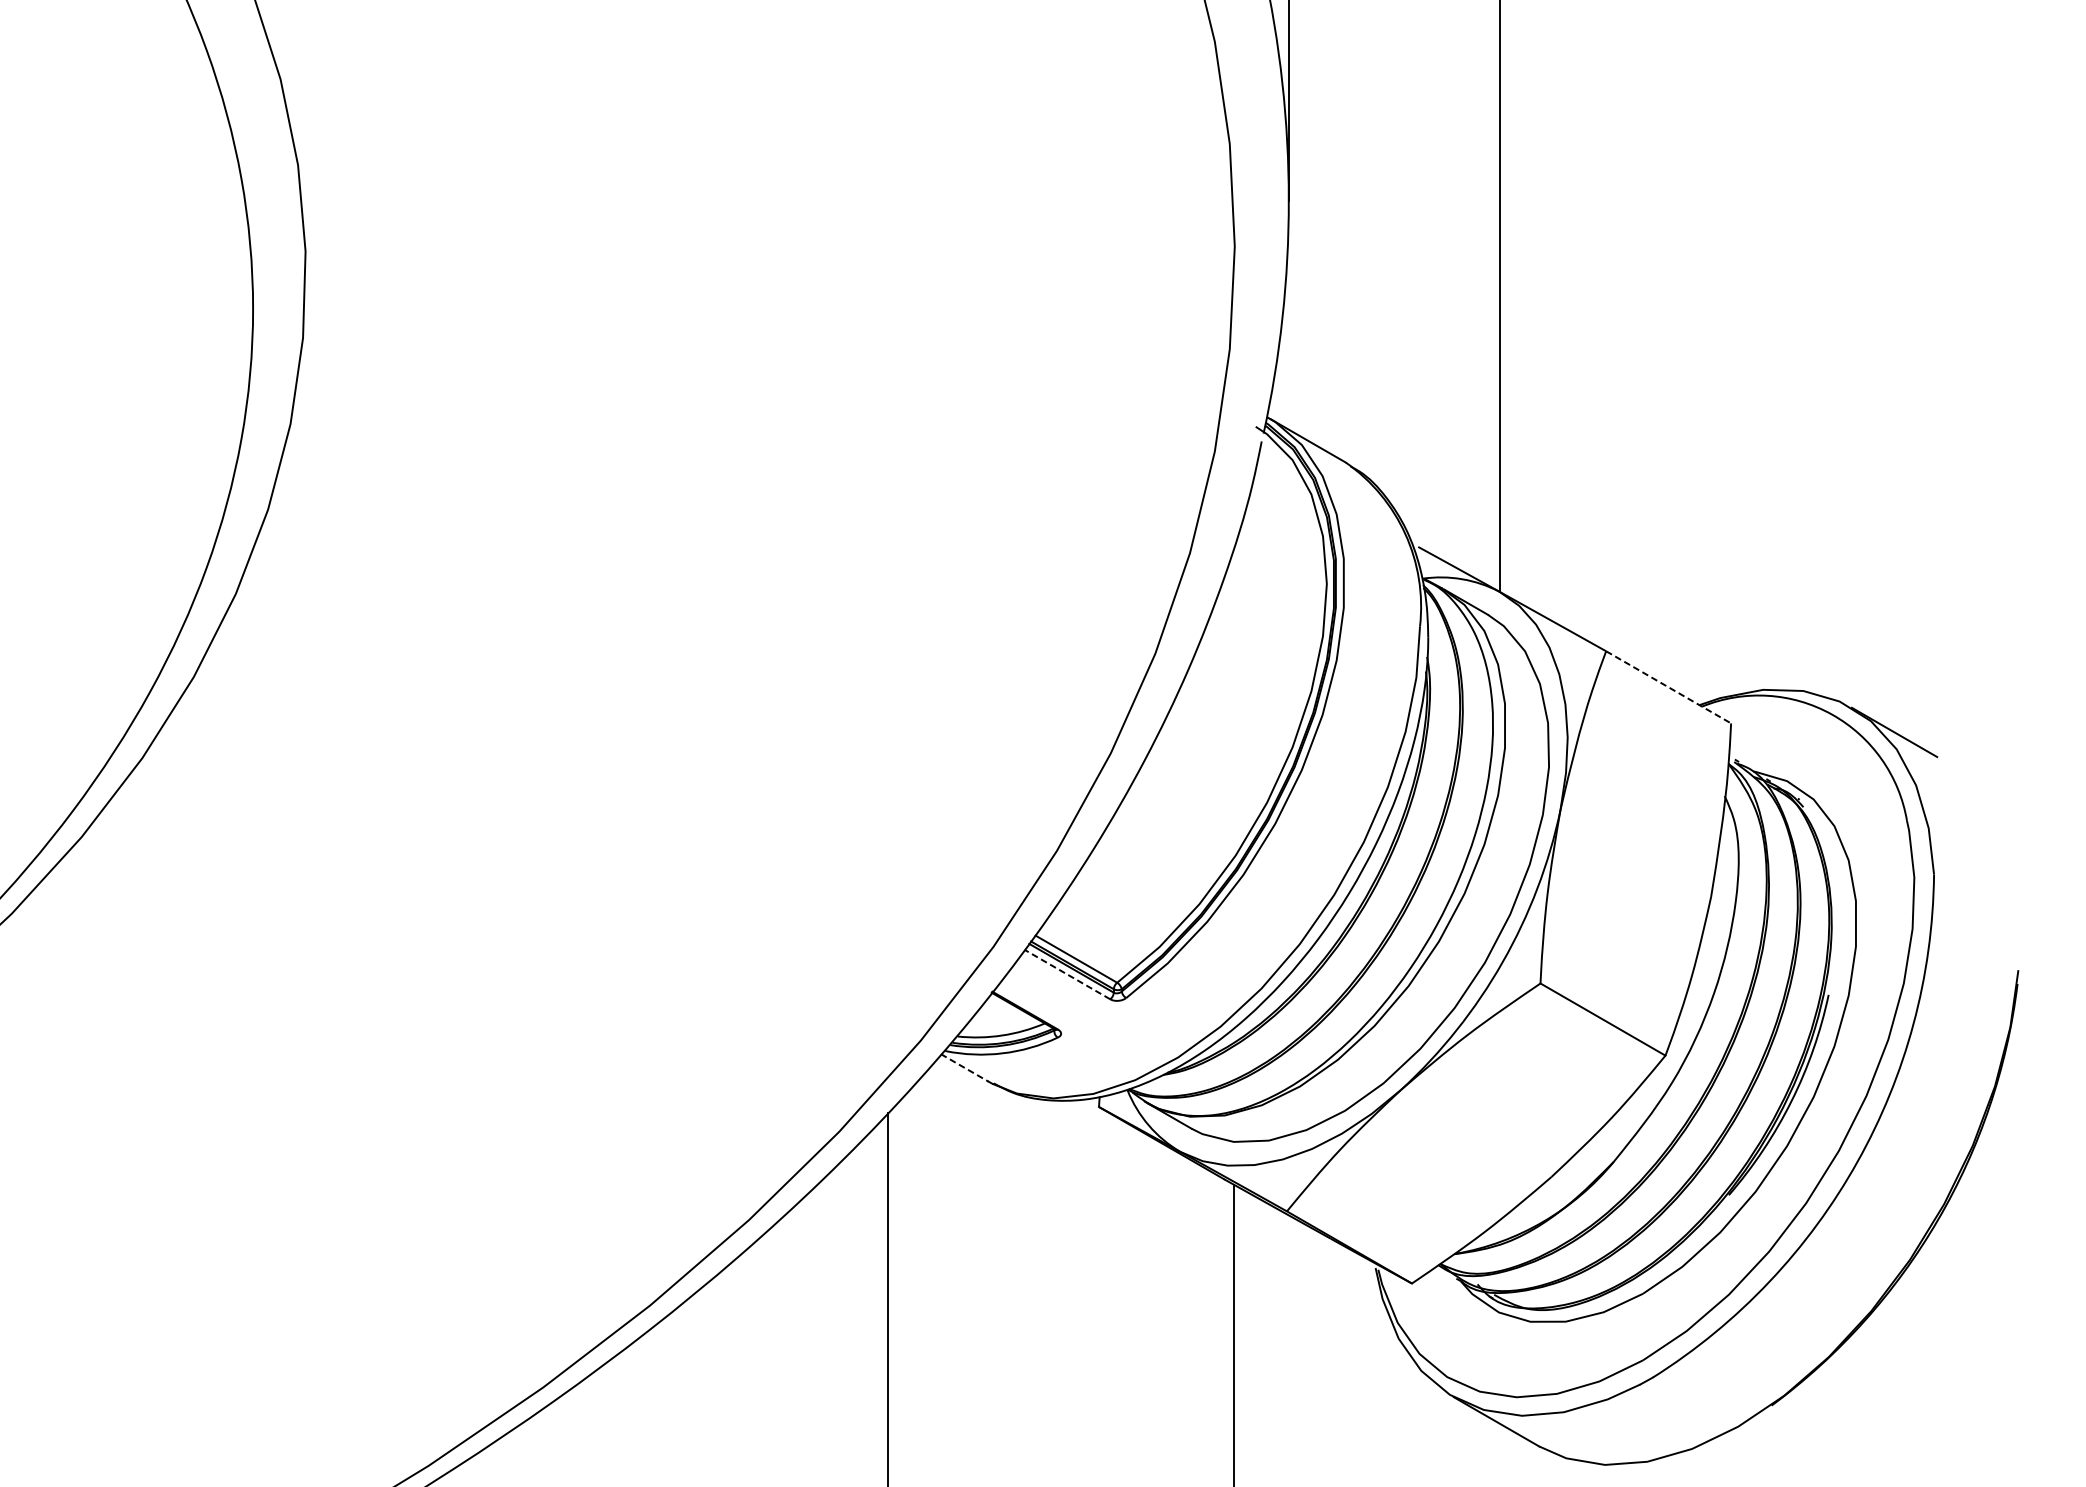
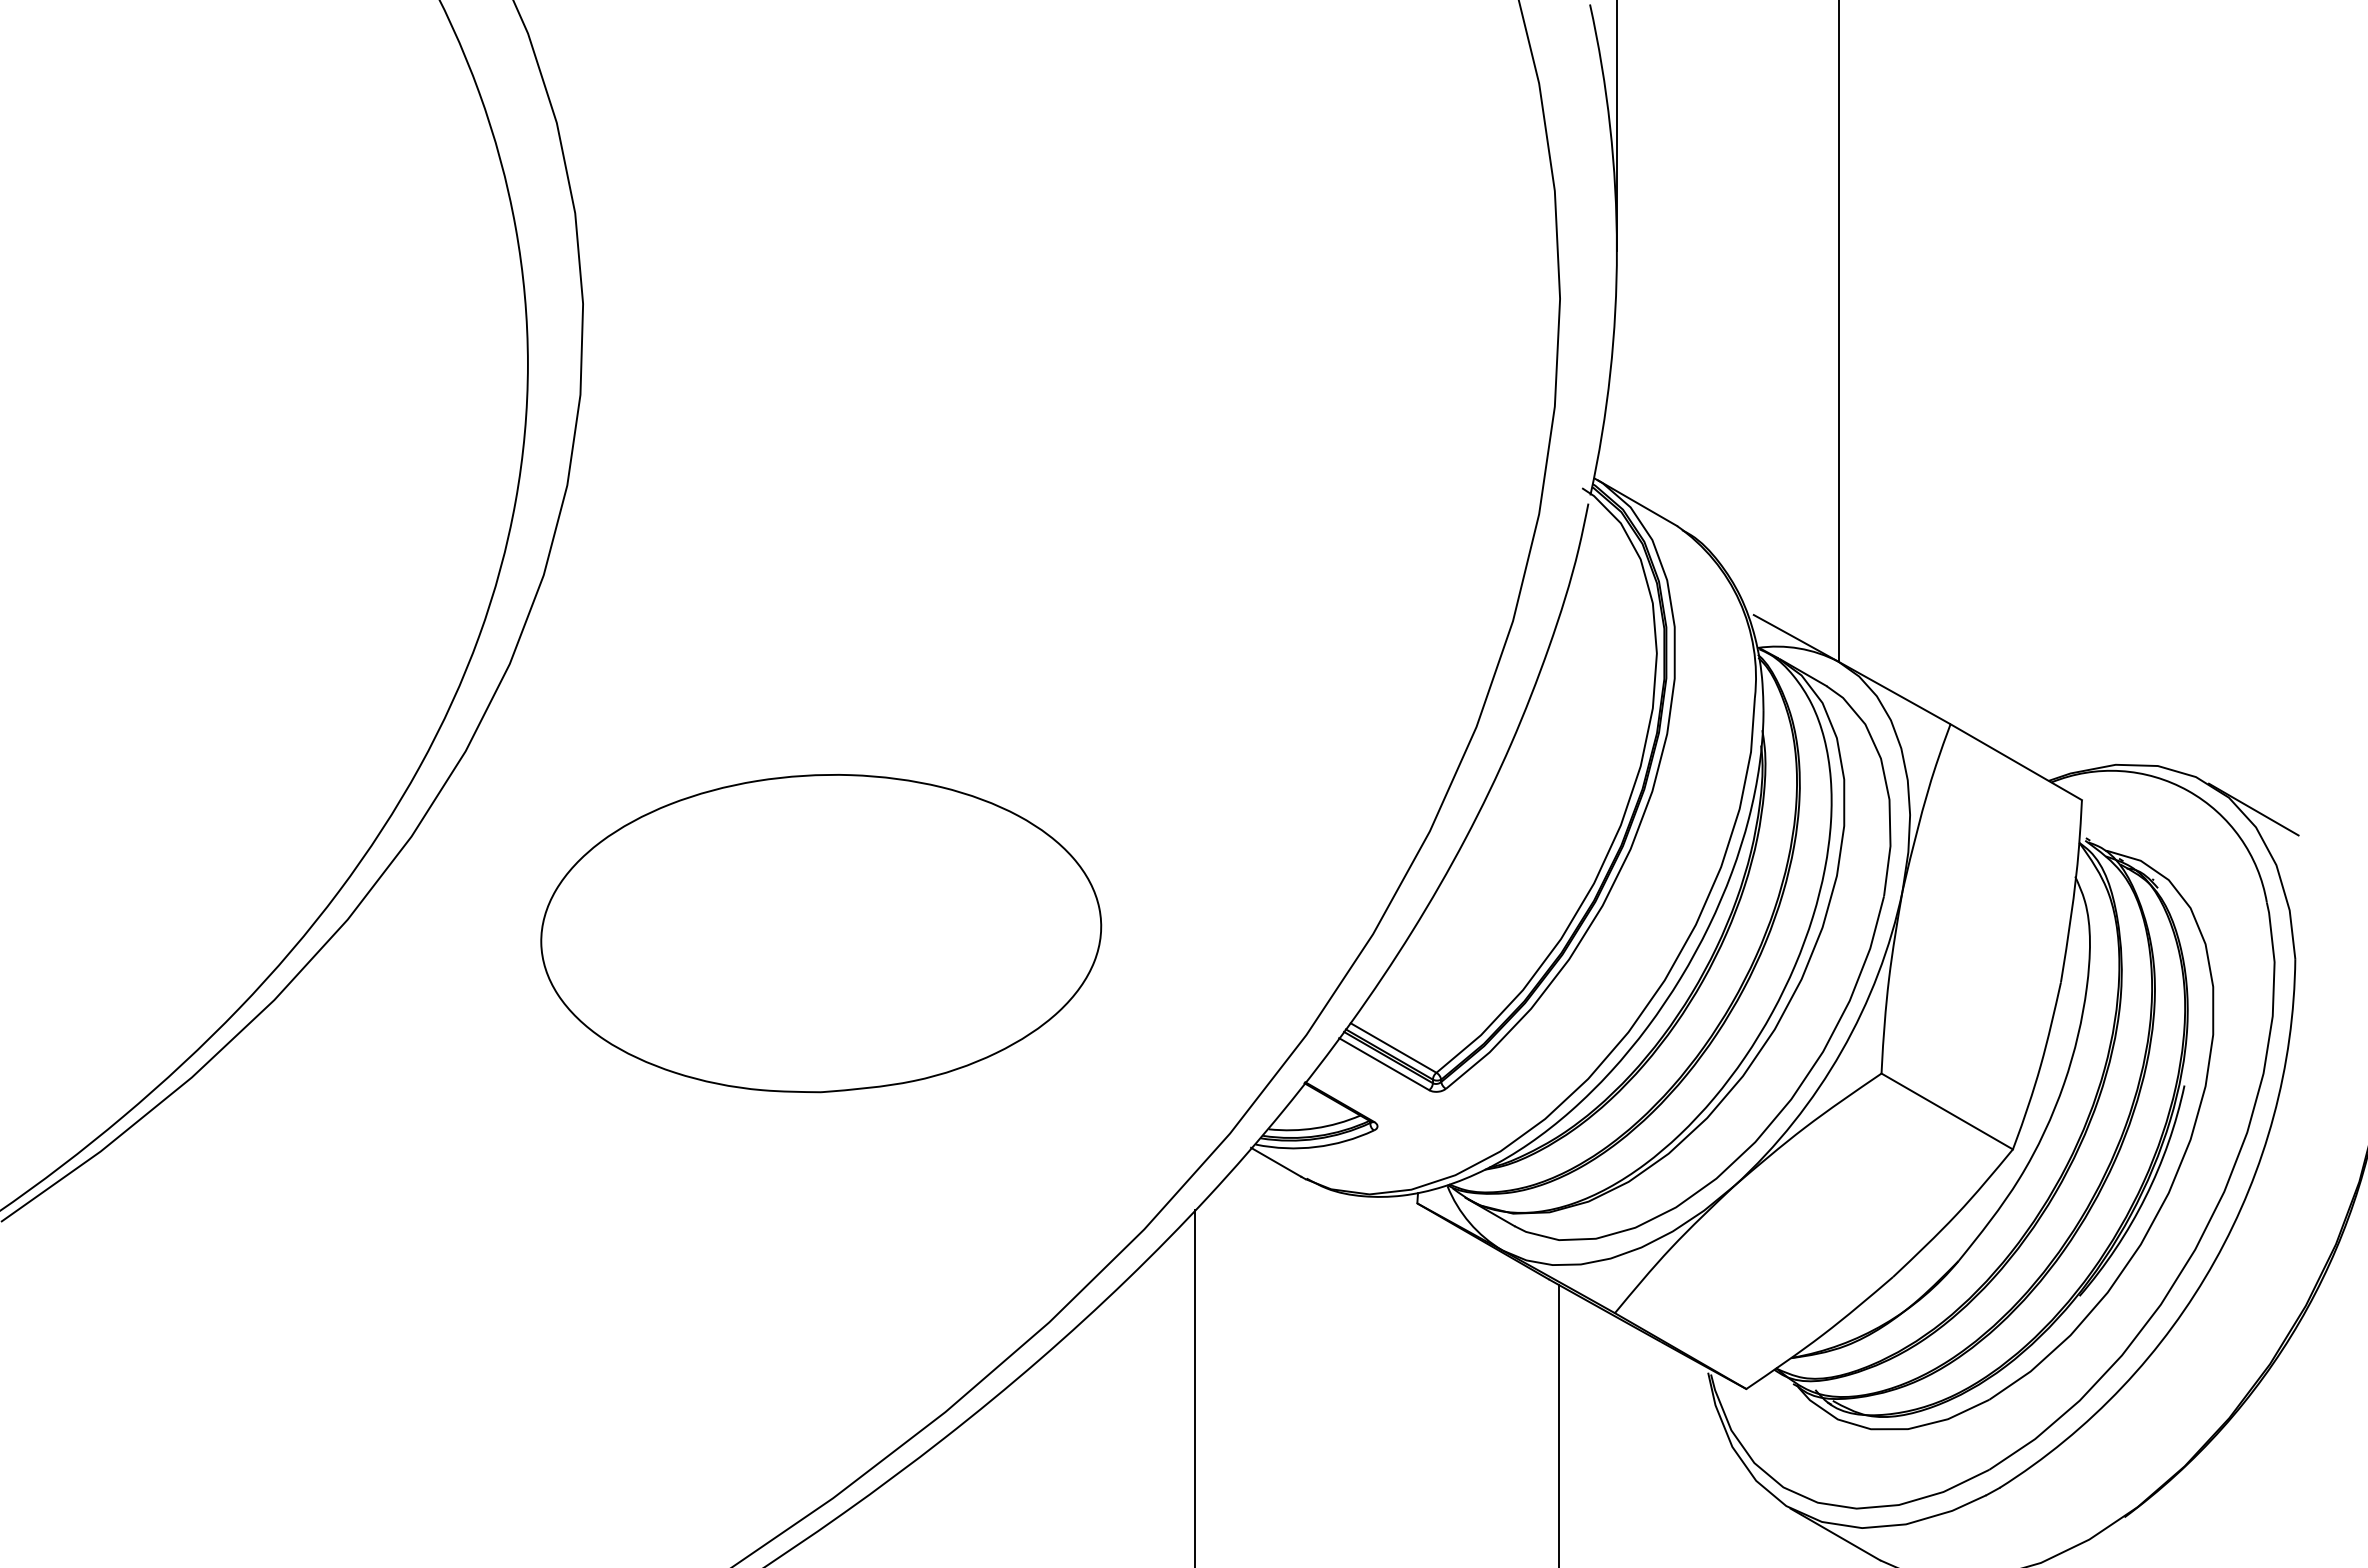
line: (1668, 687) -> (2016, 762), dashed -> solid
part: (532, 850) -> (821, 933), added
line: (1067, 974) -> (1384, 1064), dashed -> solid
line: (965, 1068) -> (1276, 1162), dashed -> solid

